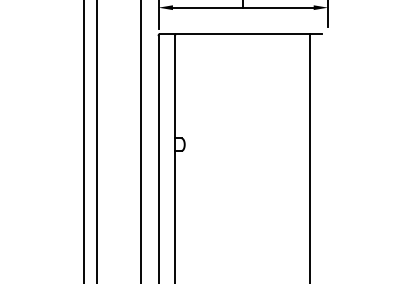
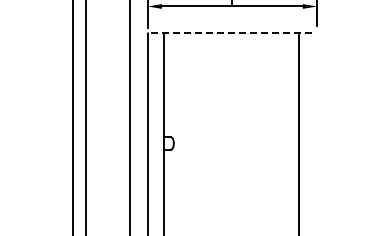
line: (240, 34) -> (229, 33), solid -> dashed

